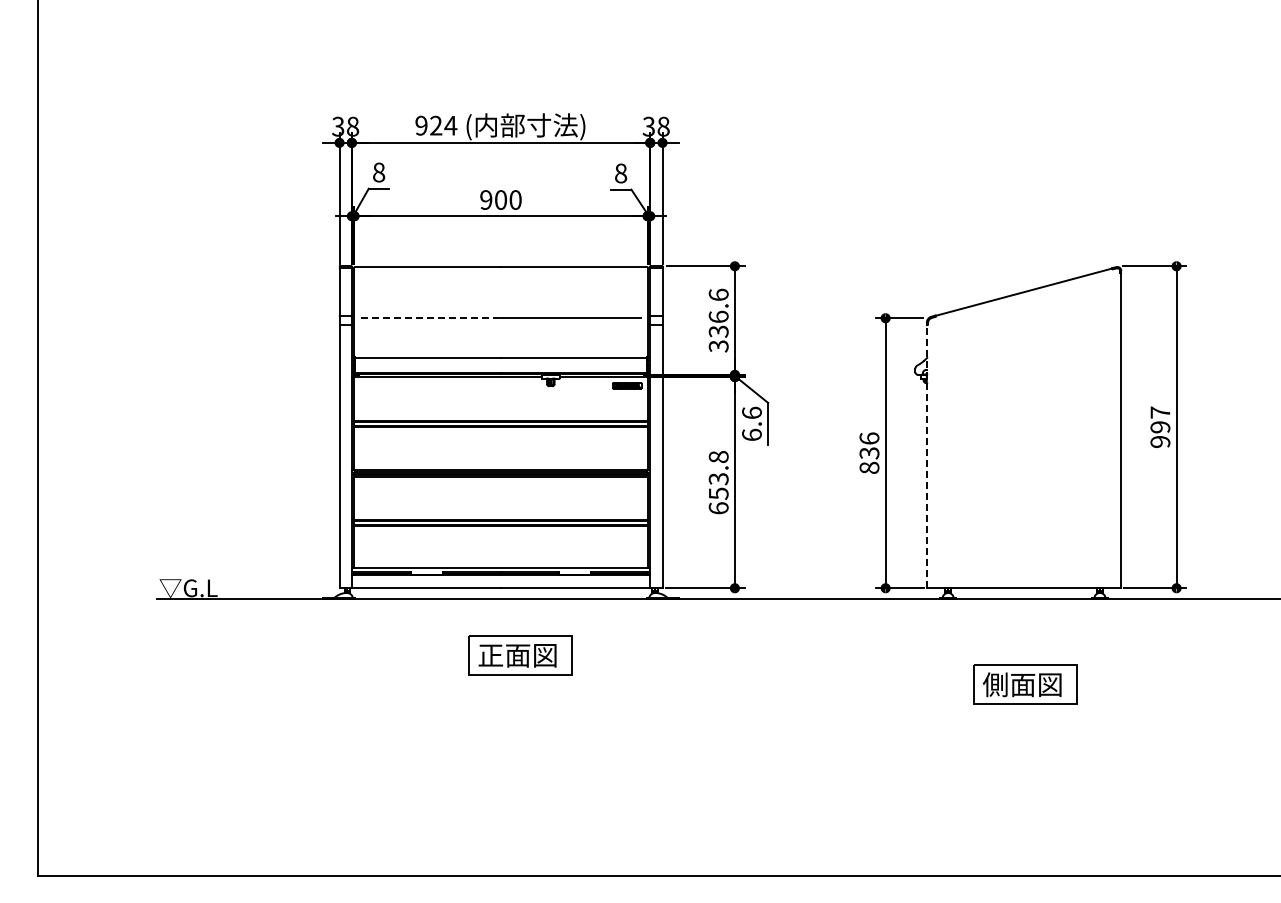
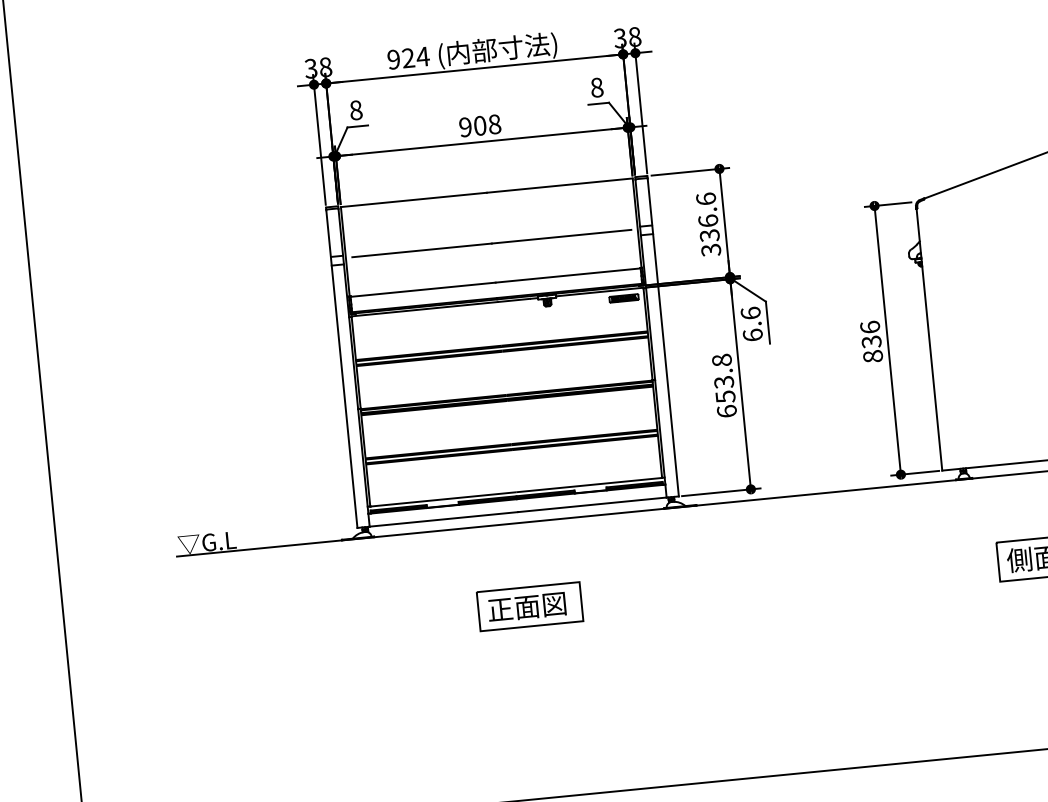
text: (515, 199) -> (494, 123), 900 -> 908
line: (431, 318) -> (422, 250), dashed -> solid
line: (927, 456) -> (929, 339), dashed -> solid
part: (520, 655) -> (529, 606), moved

